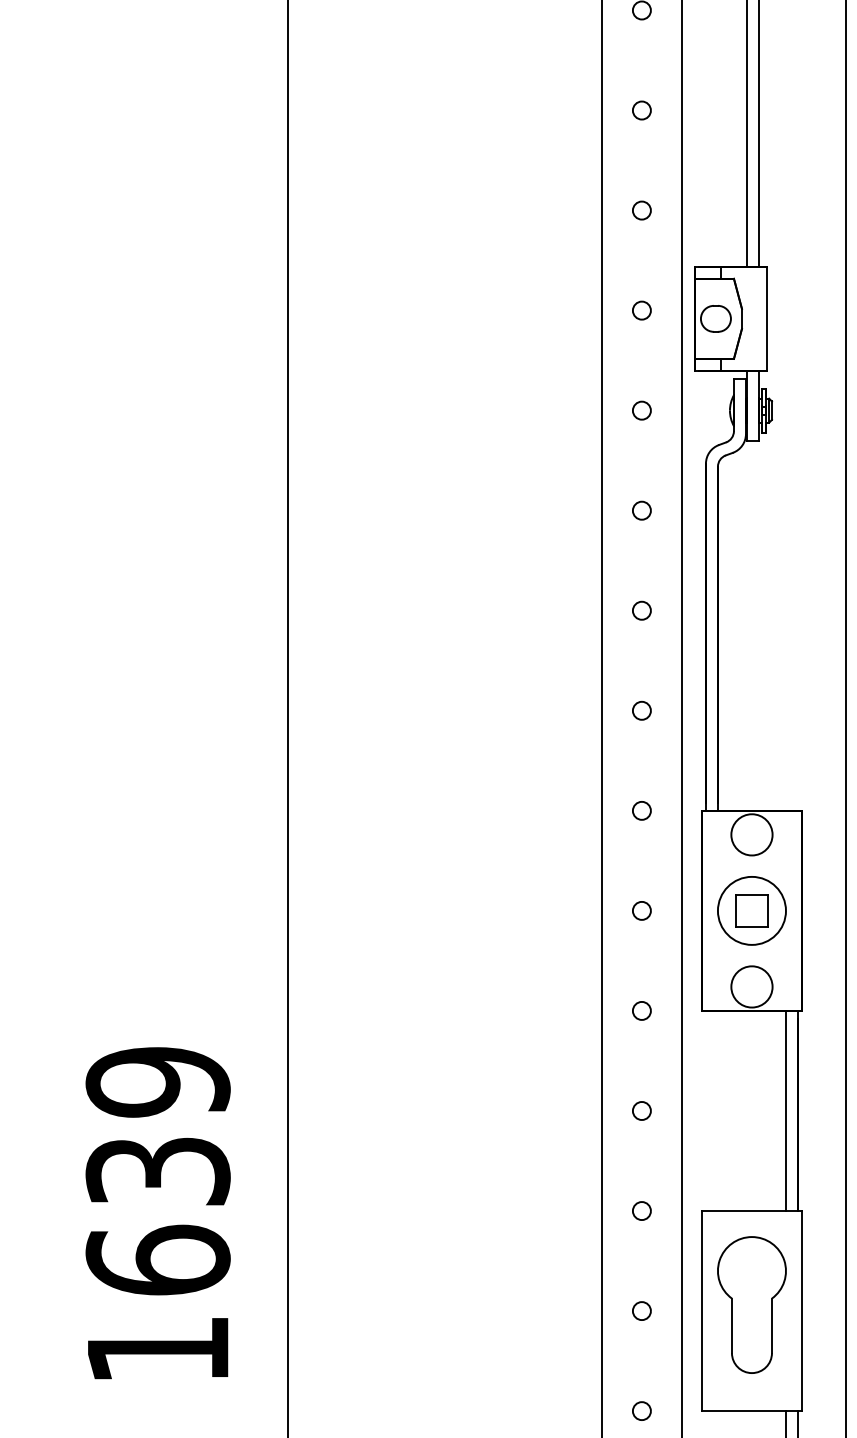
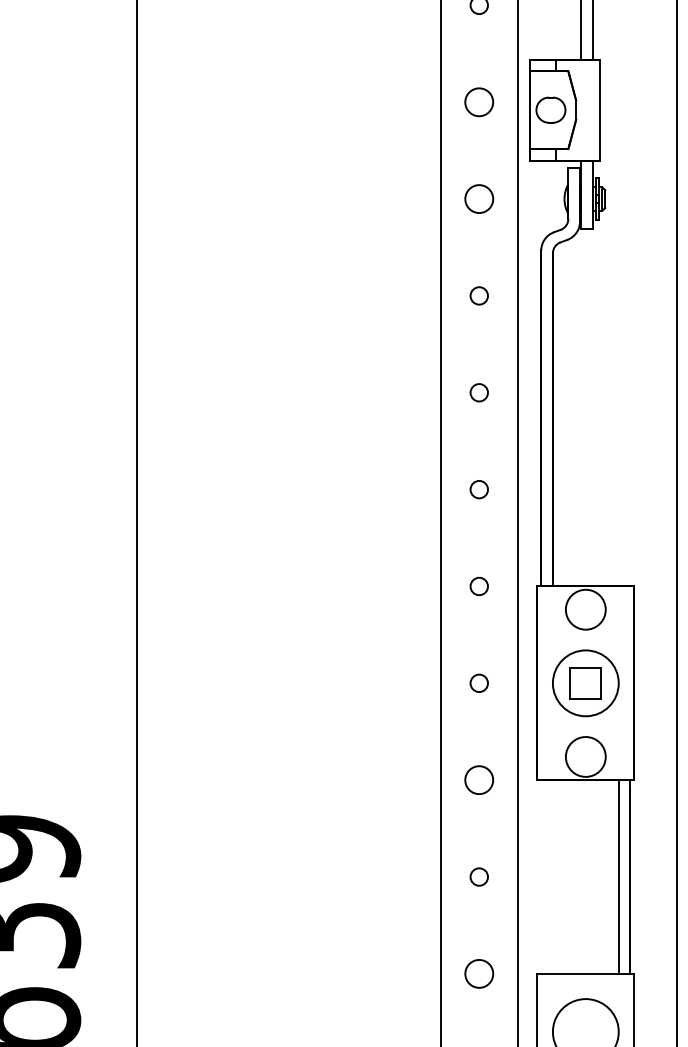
circle: (641, 310) -> (478, 102), size x1.6
circle: (641, 410) -> (478, 198), size x1.6
circle: (641, 1010) -> (478, 779), size x1.6
circle: (641, 1211) -> (478, 974), size x1.6

